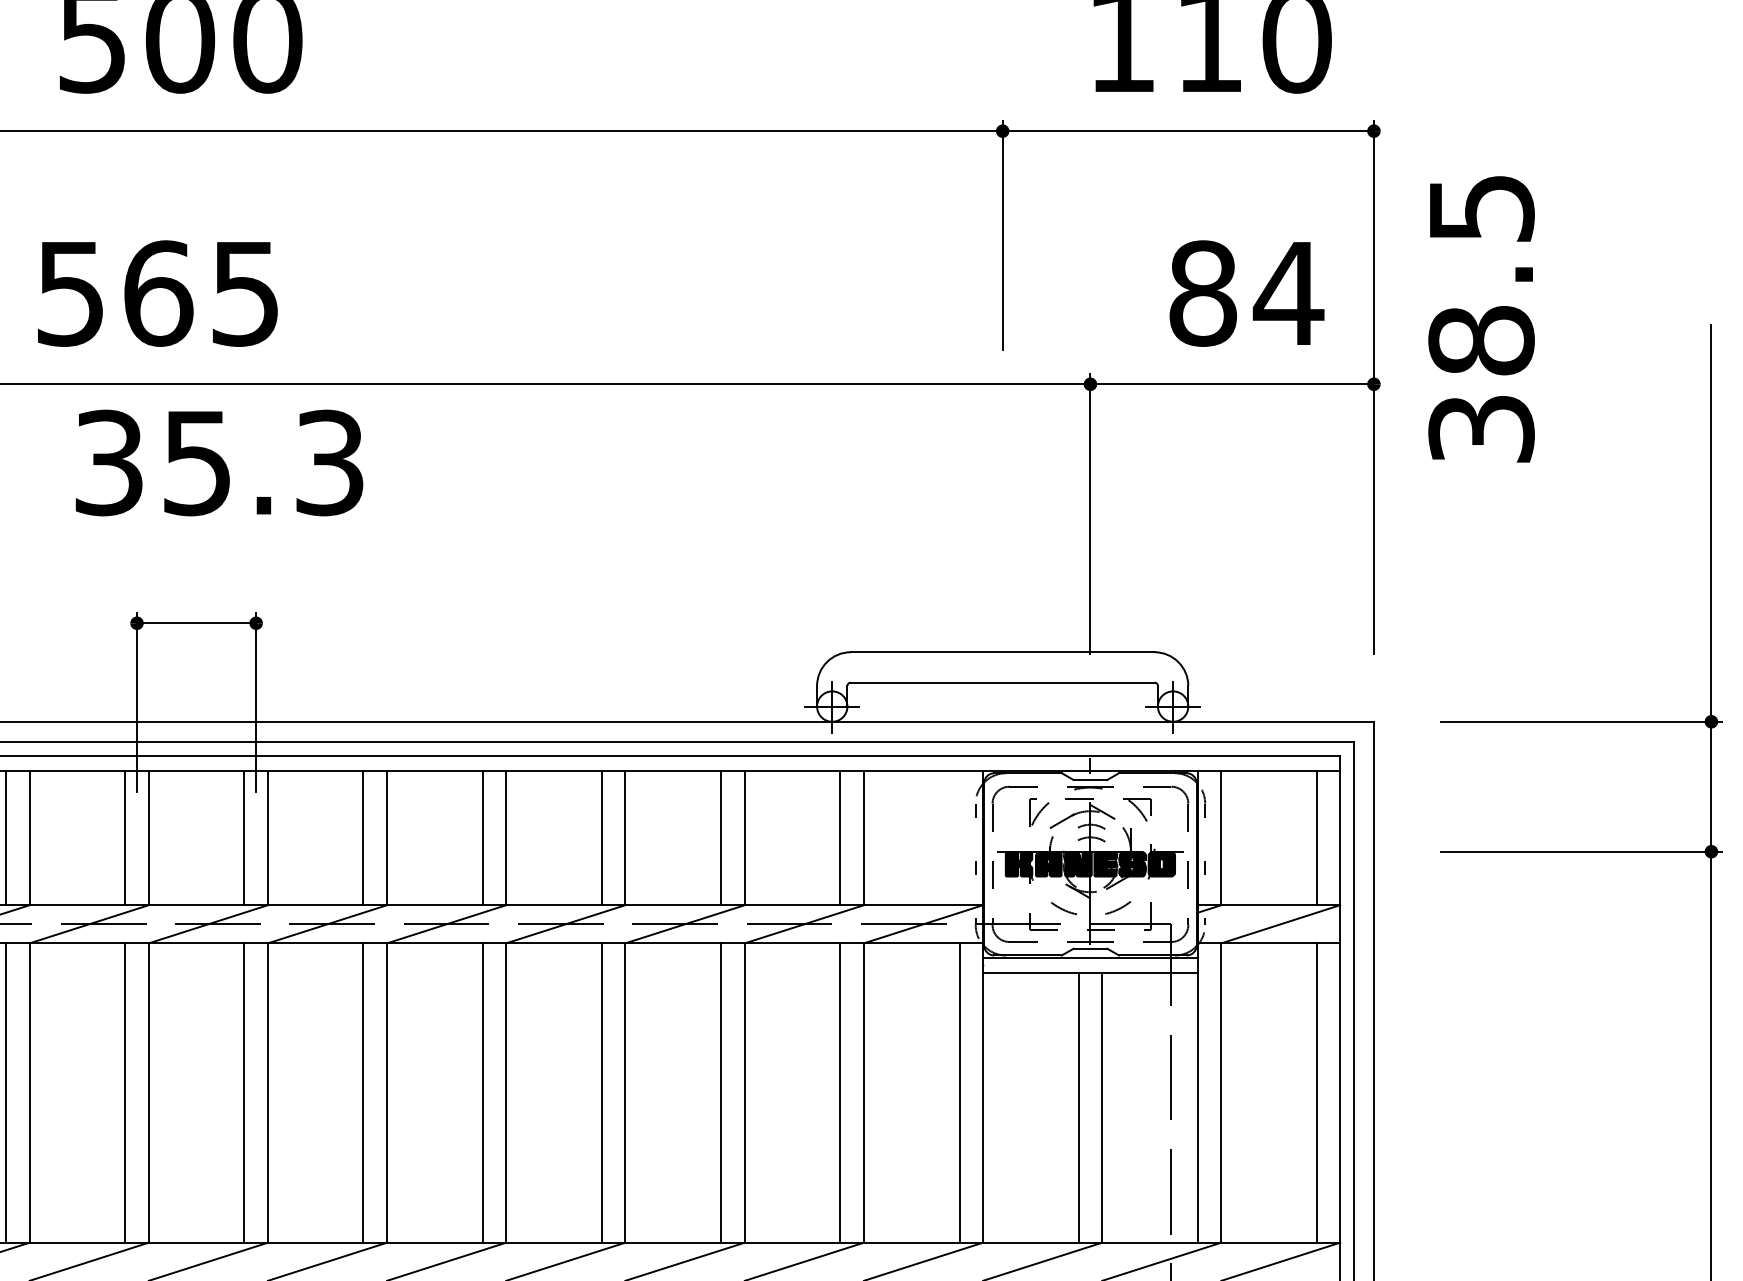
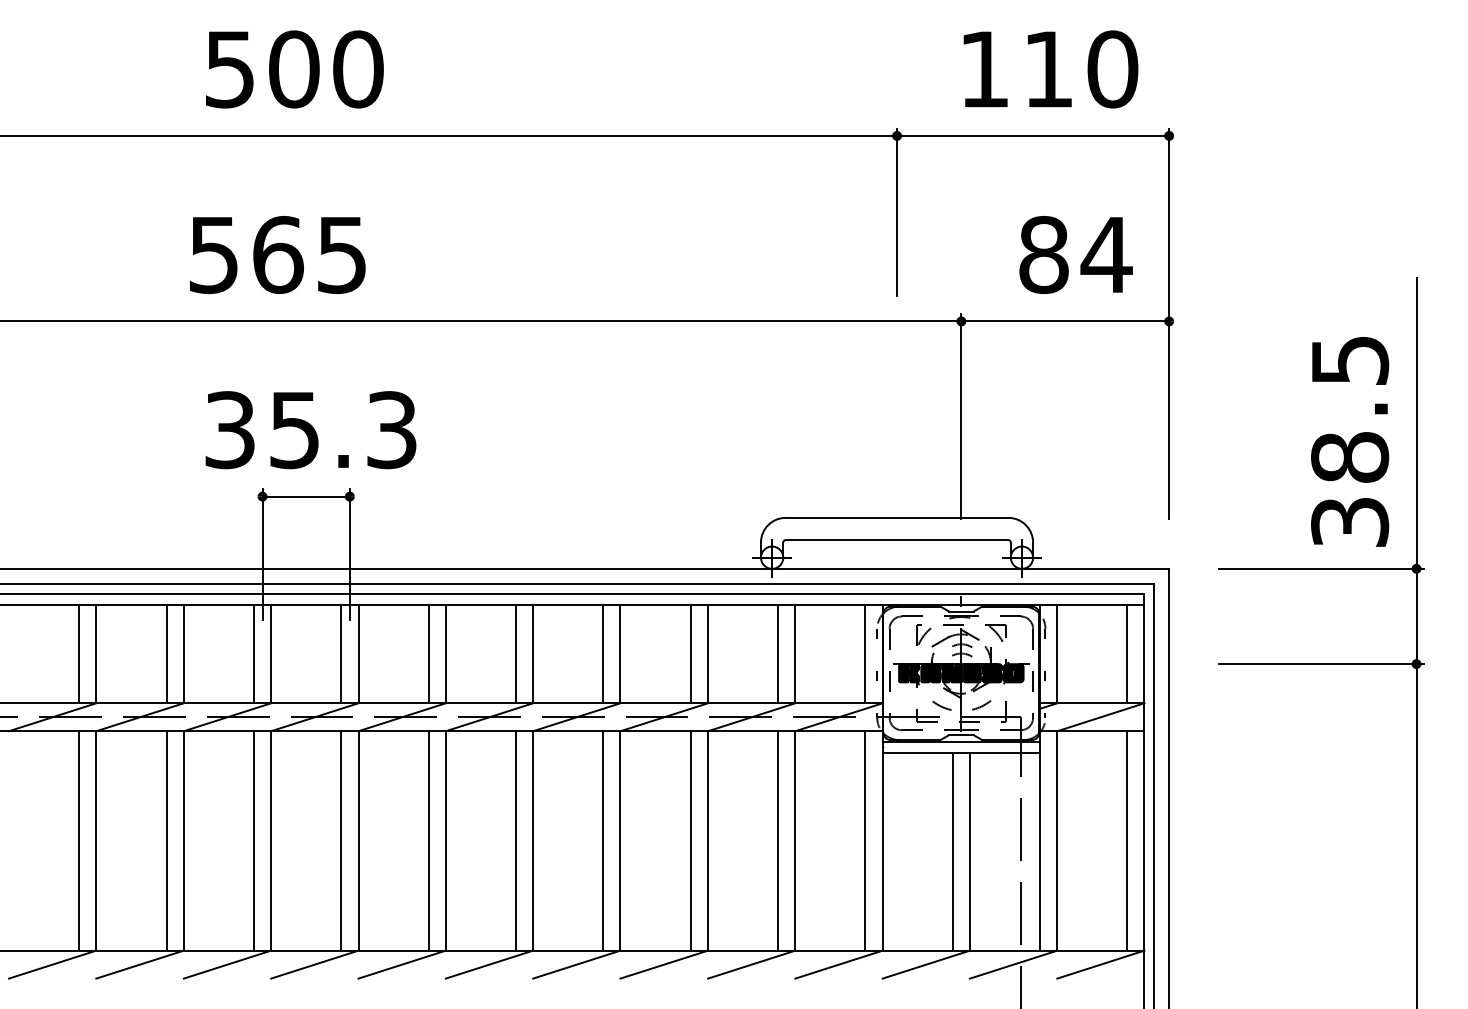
text: (1482, 318) -> (1350, 441), moved
text: (218, 463) -> (310, 430), moved
line: (959, 837) -> (865, 653), added

